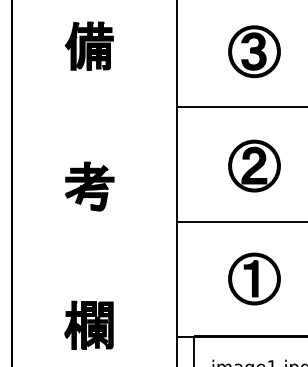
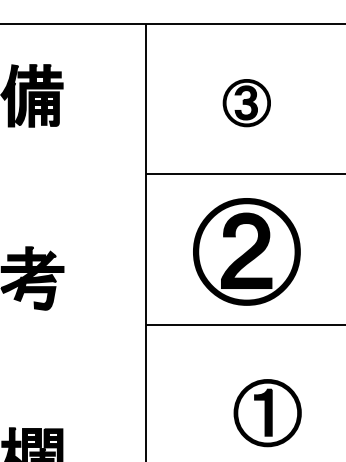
part: (254, 51) -> (246, 102), size x0.7
part: (254, 165) -> (246, 251), size x1.6
part: (254, 278) -> (267, 412), moved

